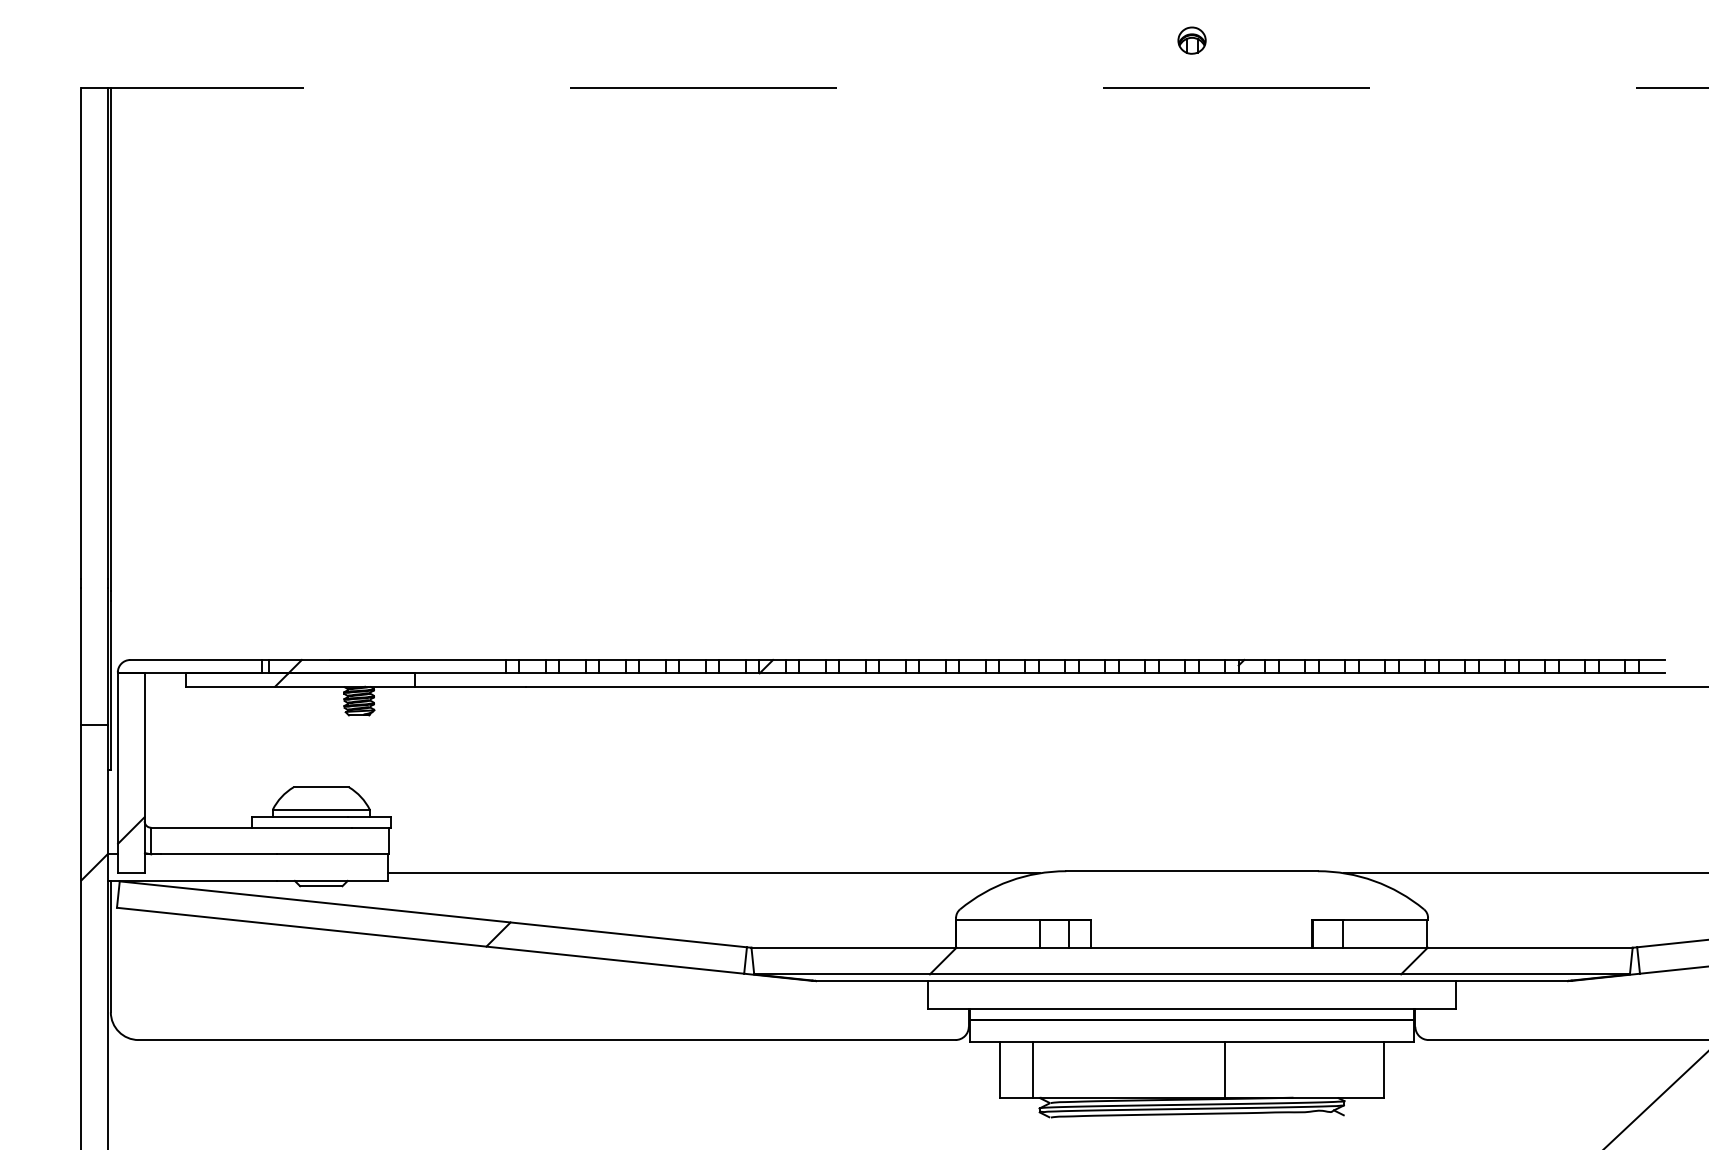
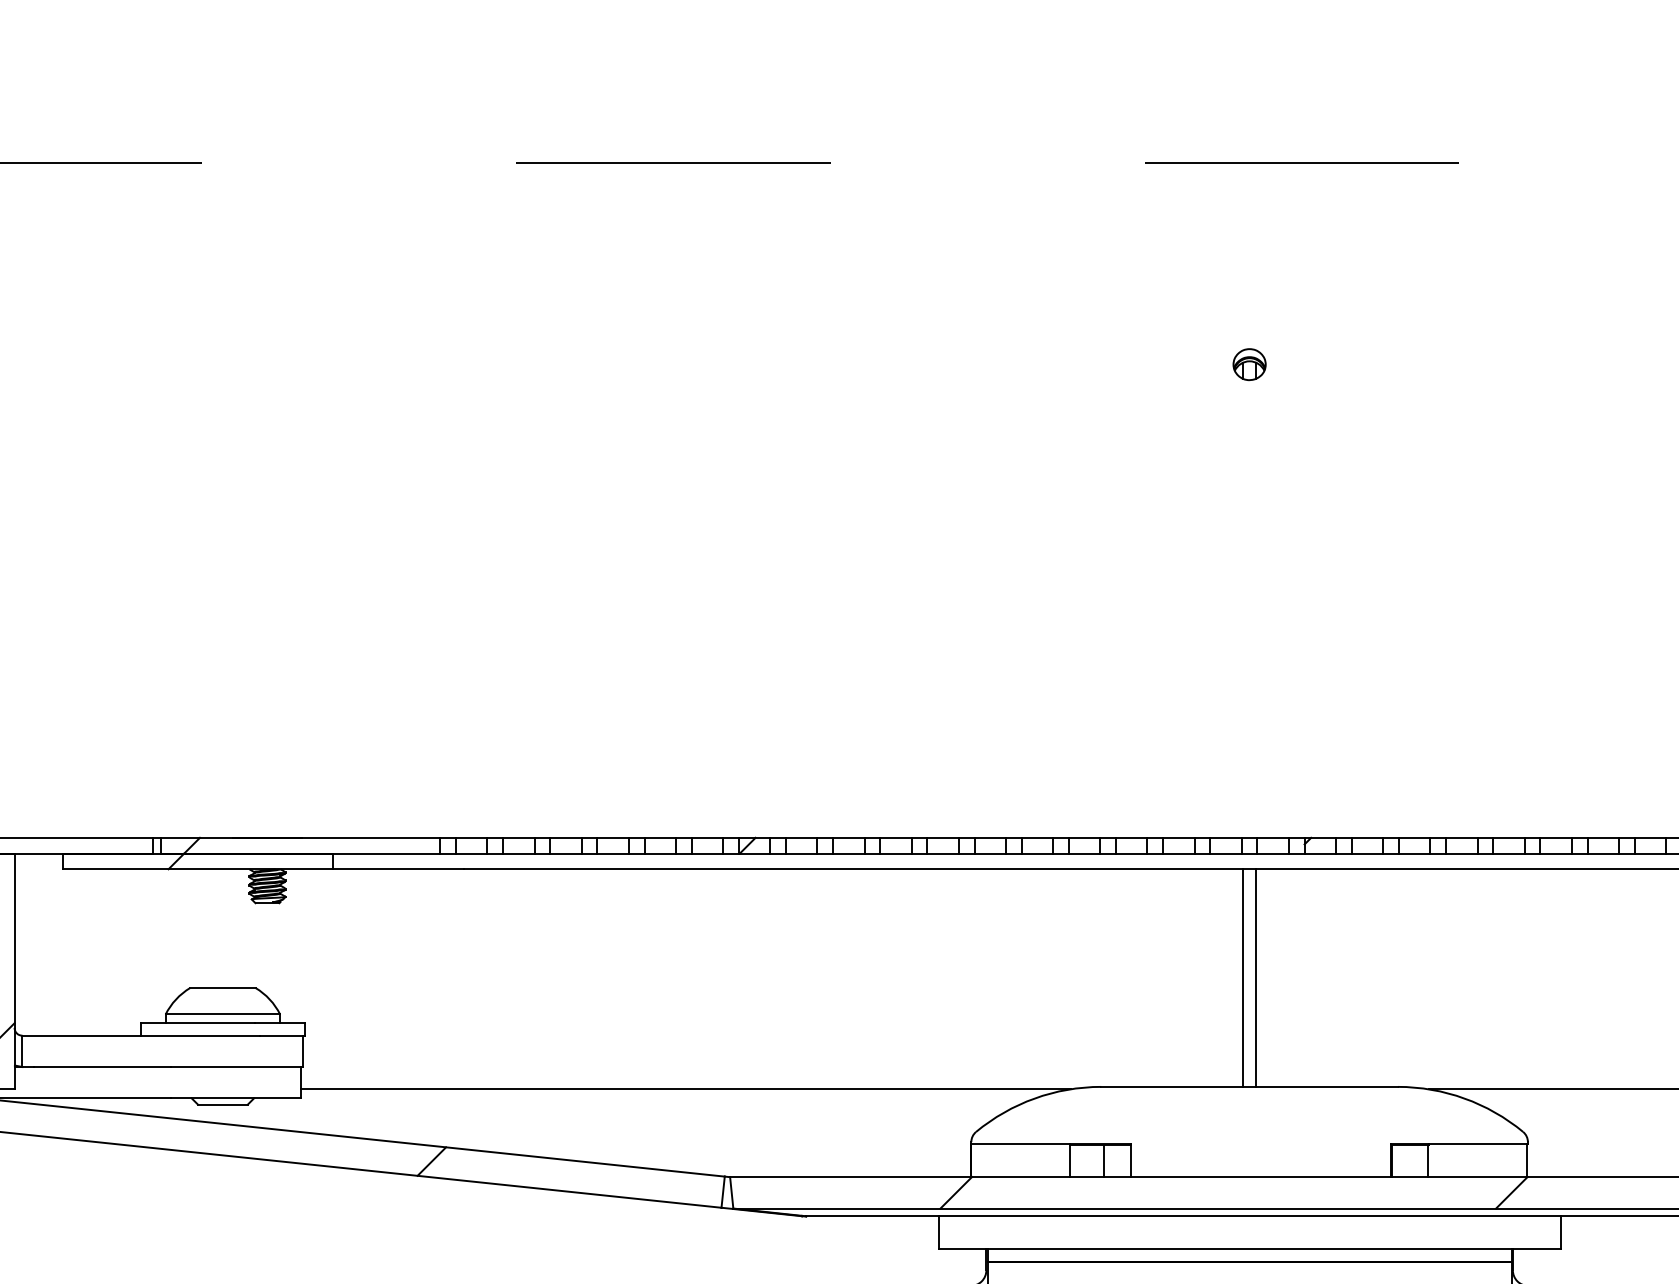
part: (1191, 40) -> (1248, 364), moved
line: (1186, 778) -> (1243, 977), added
line: (1197, 778) -> (1256, 977), added

